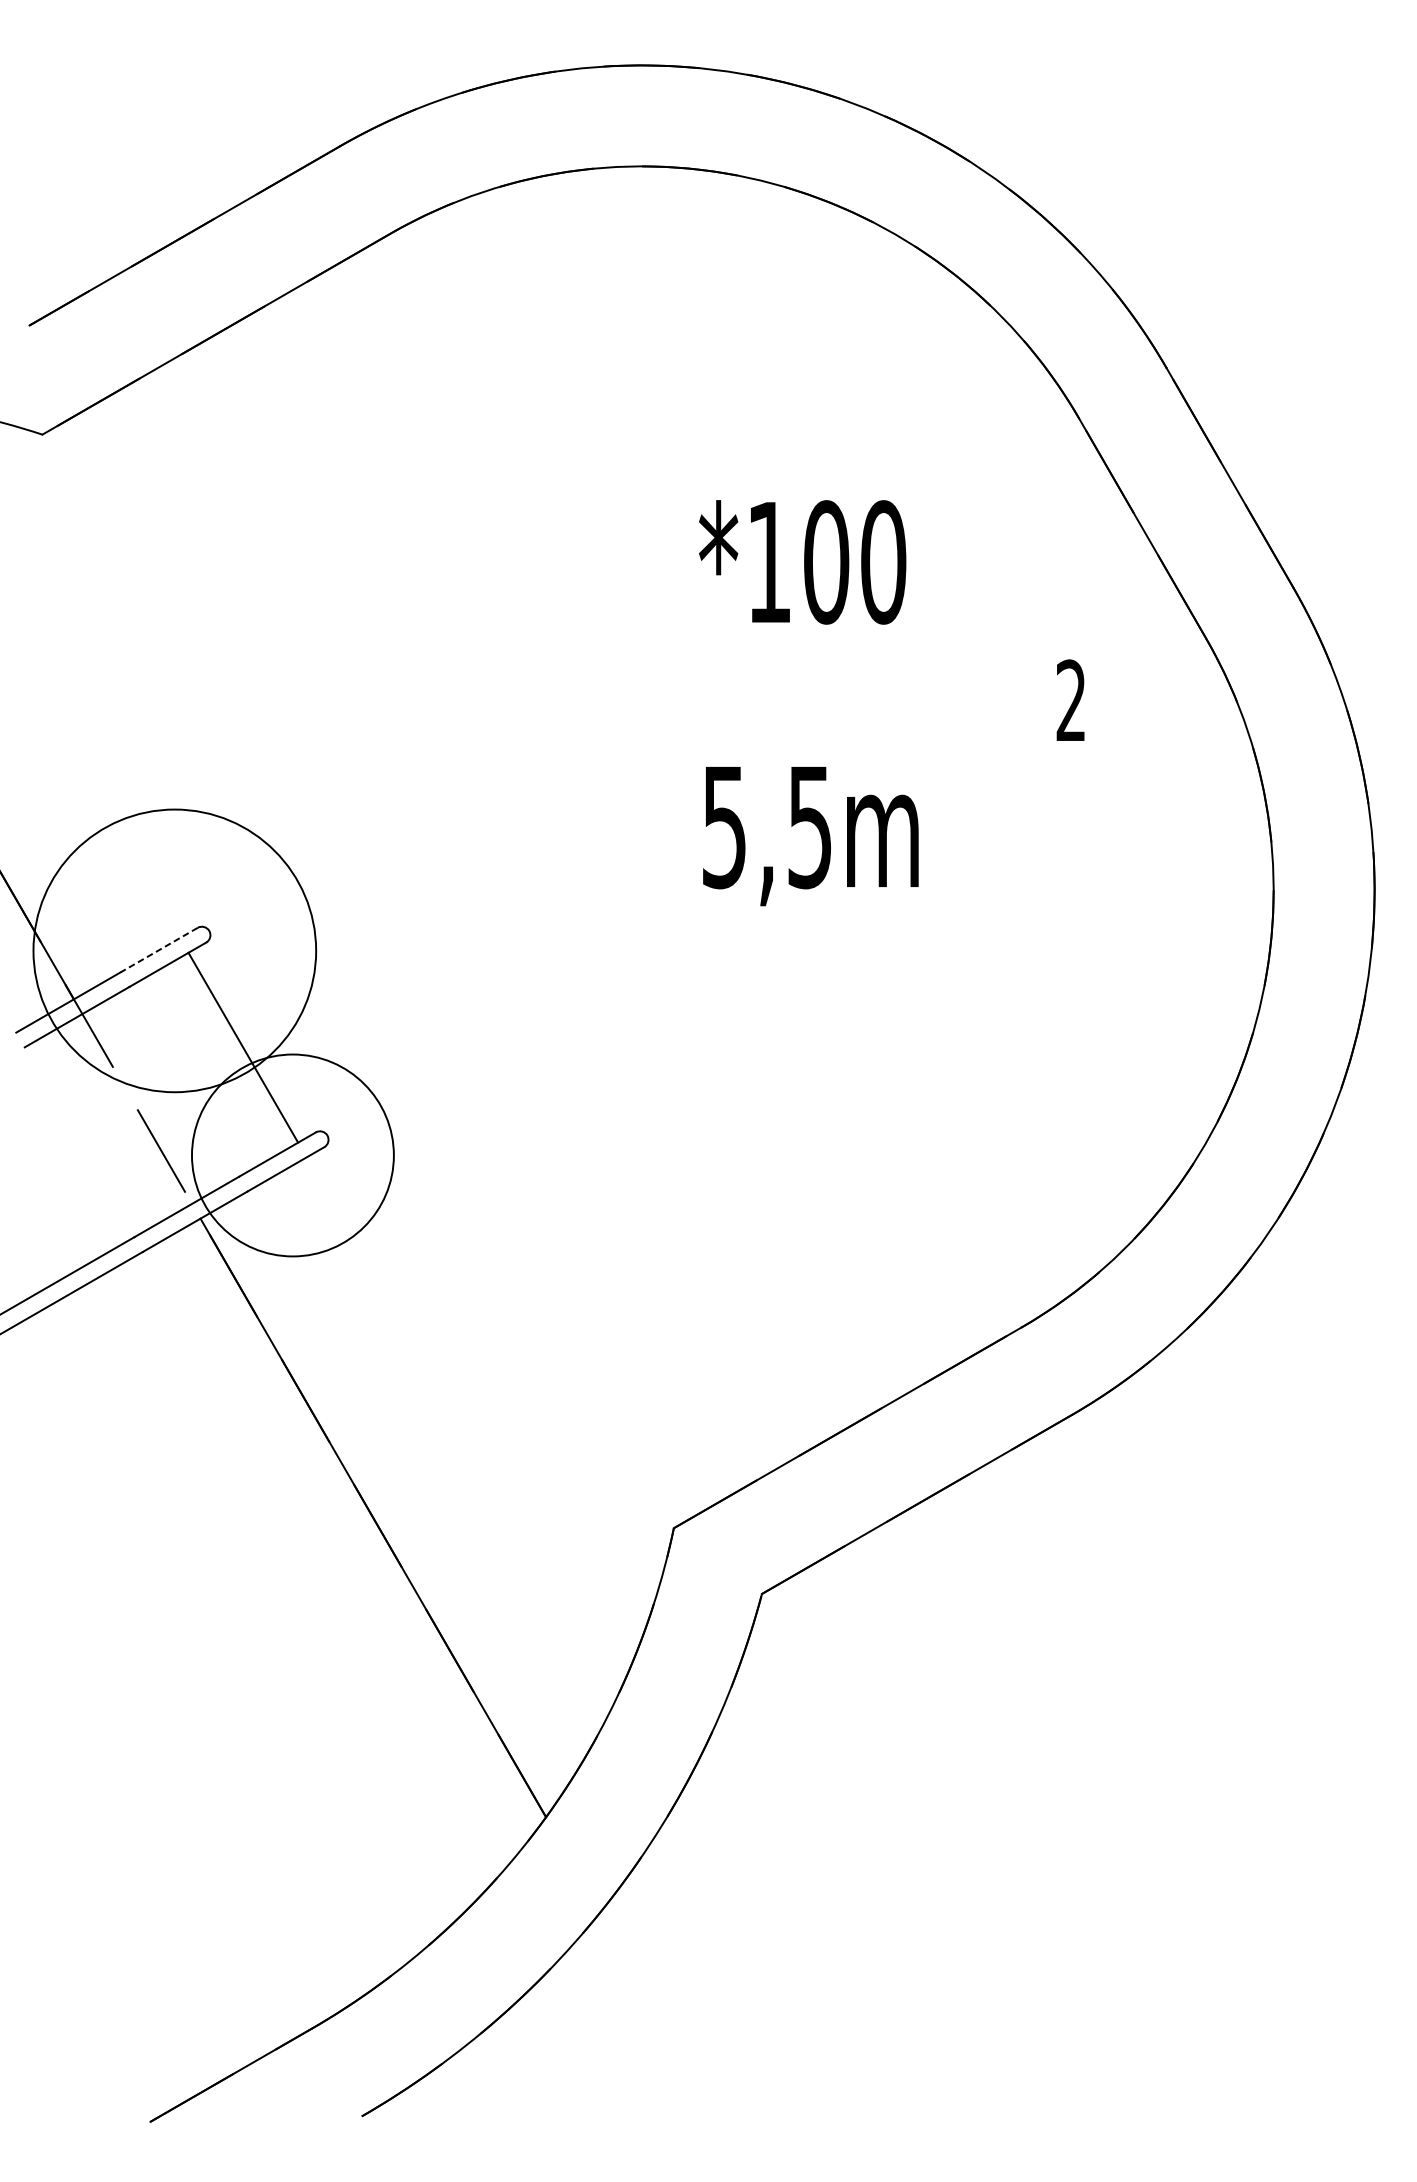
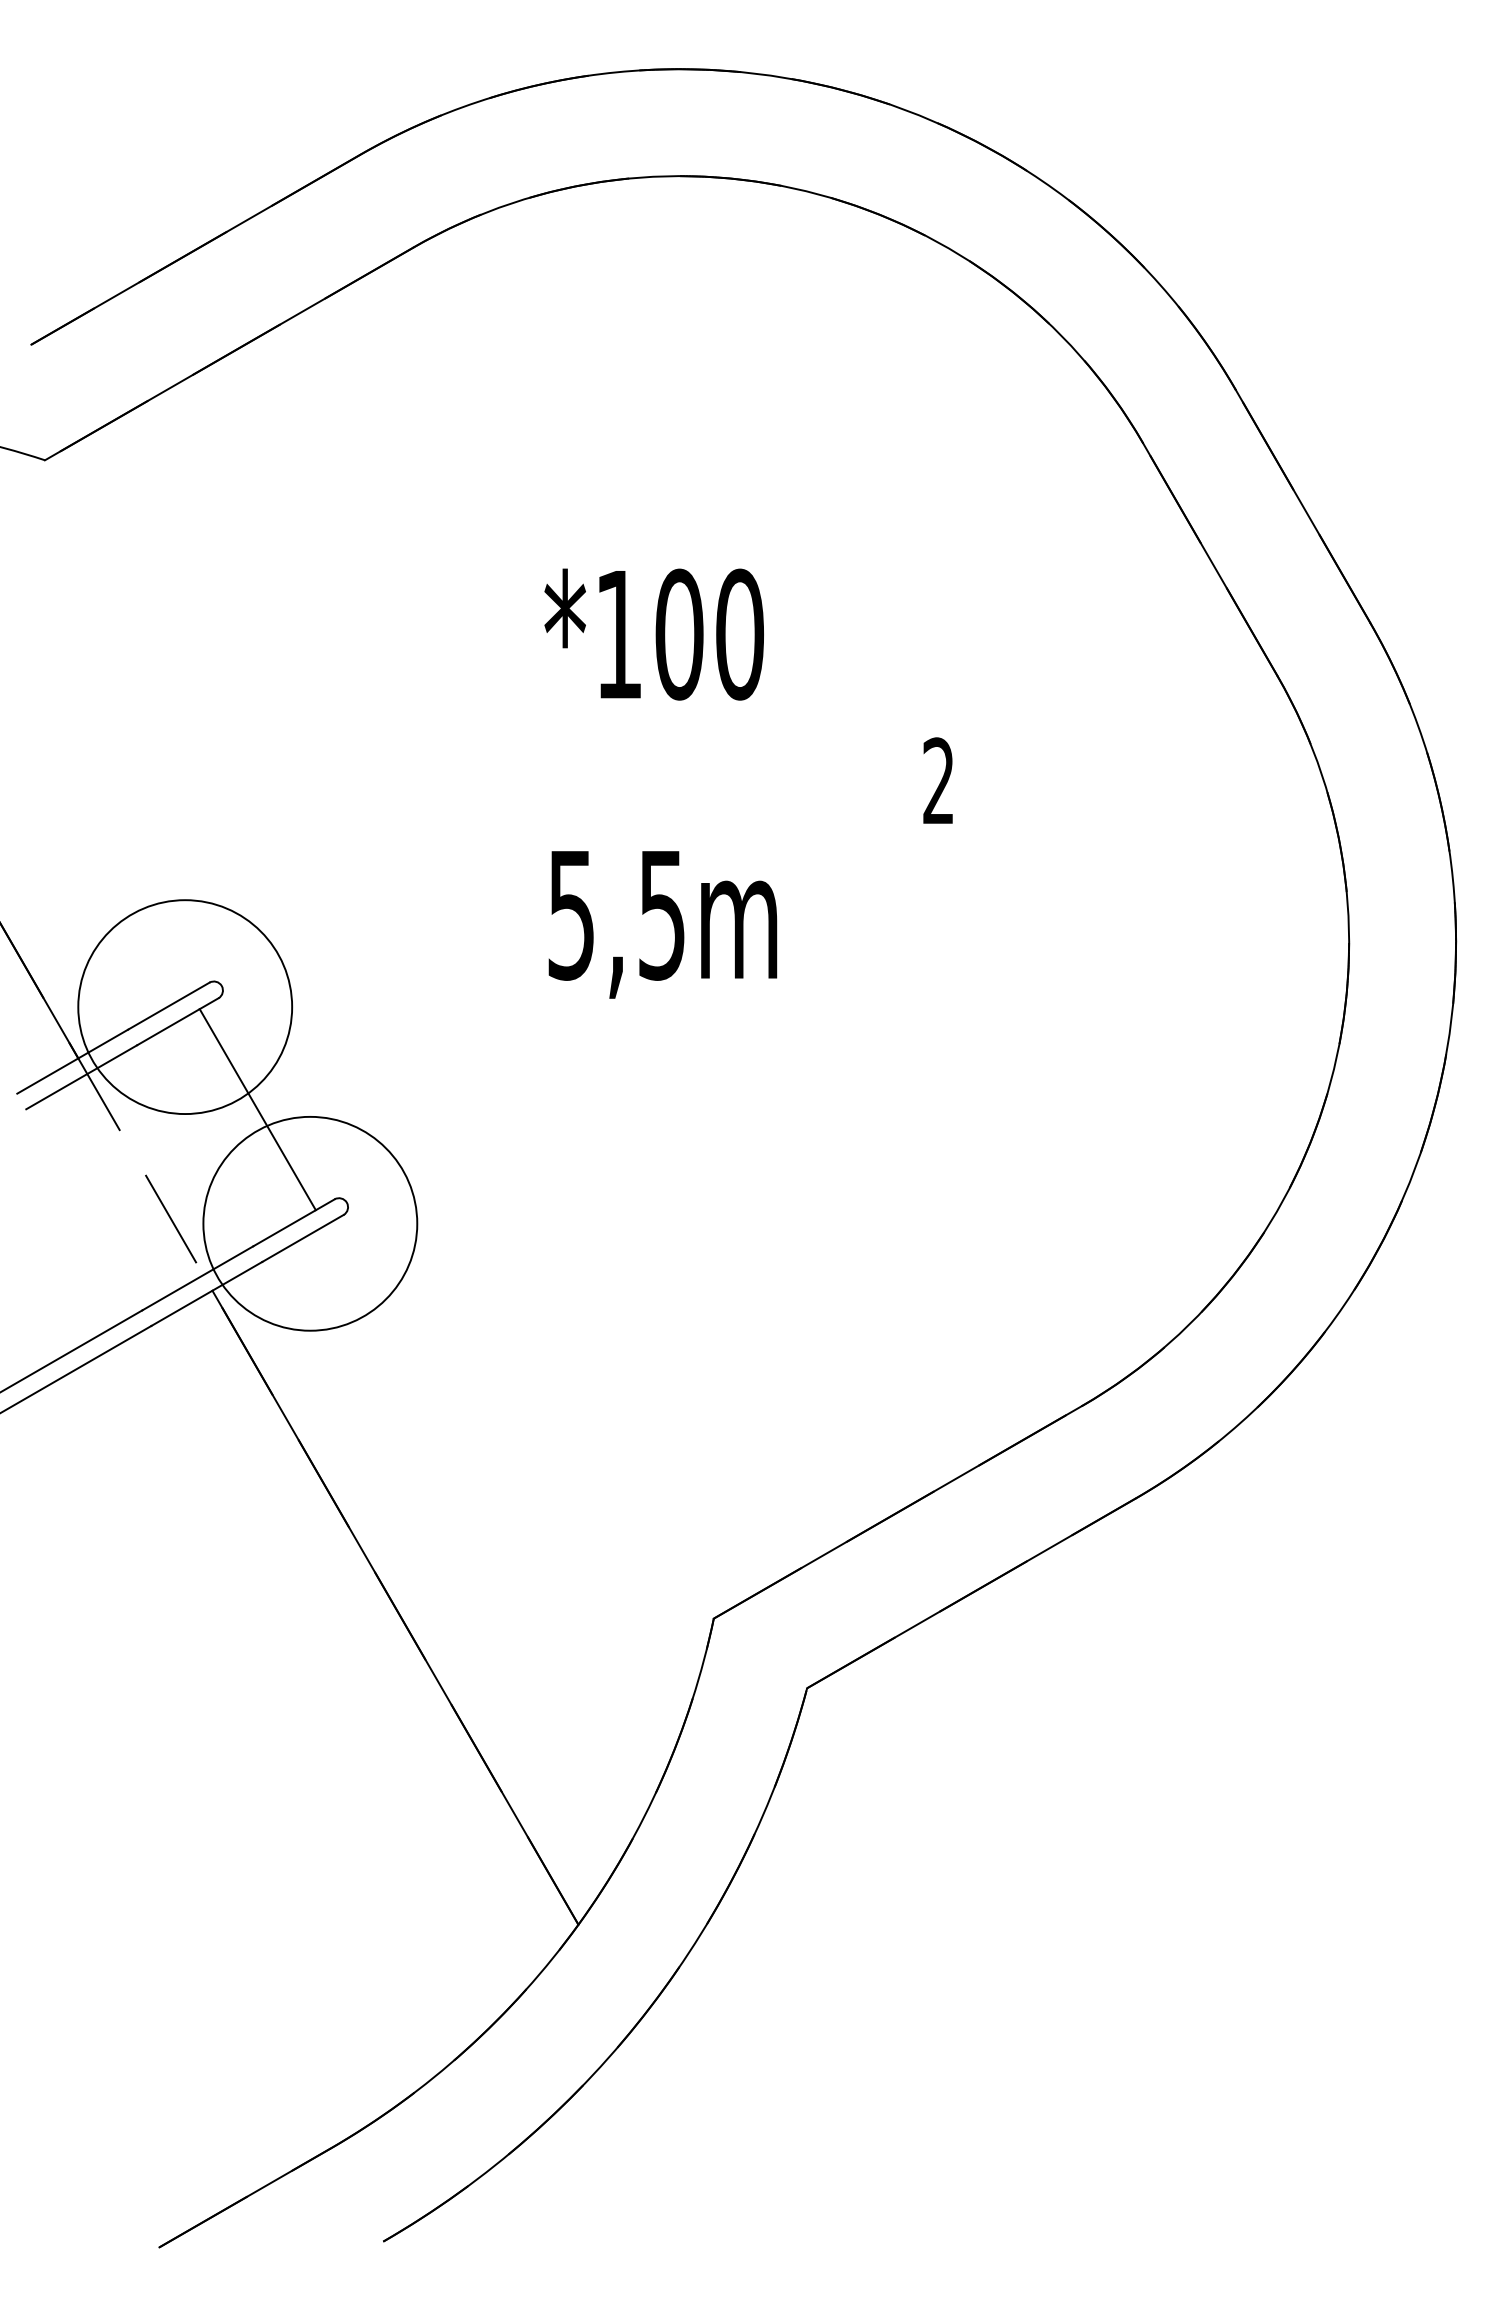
text: (891, 702) -> (748, 783), moved
line: (159, 950) -> (168, 1006), dashed -> solid
circle: (175, 951) -> (185, 1007), size x0.71

